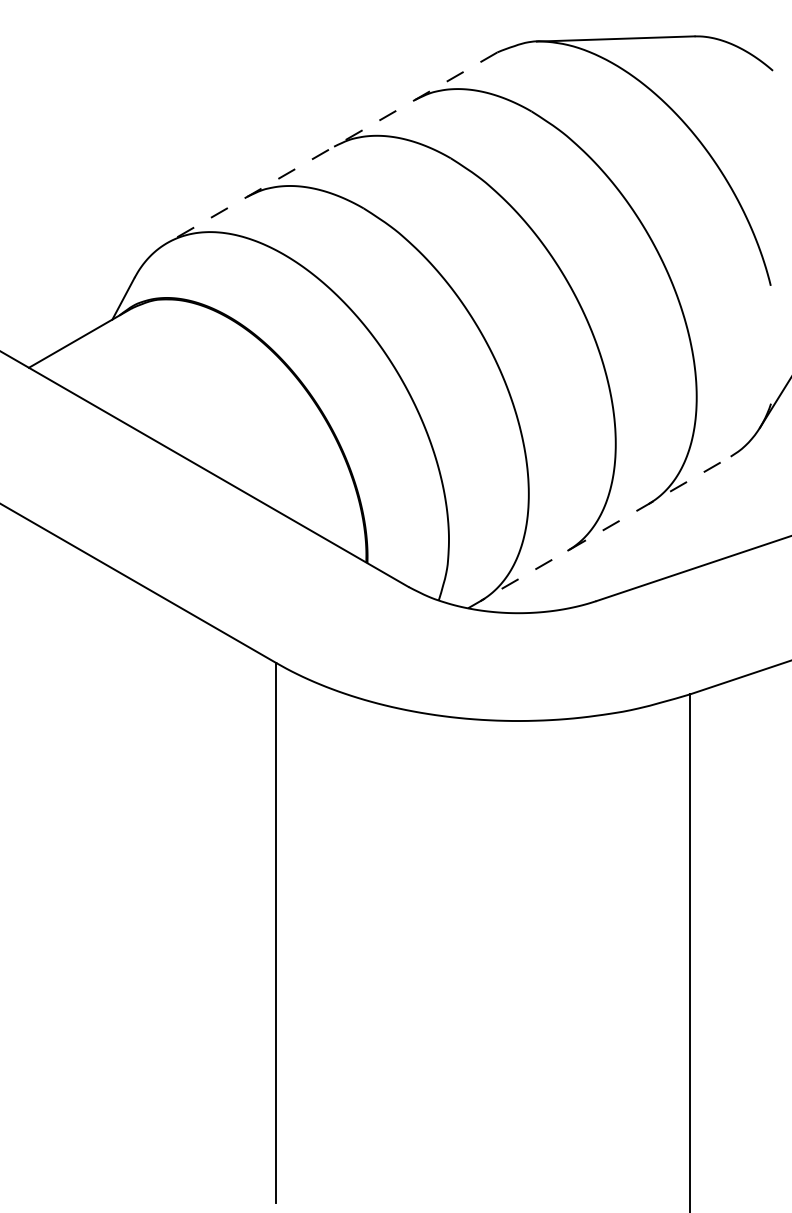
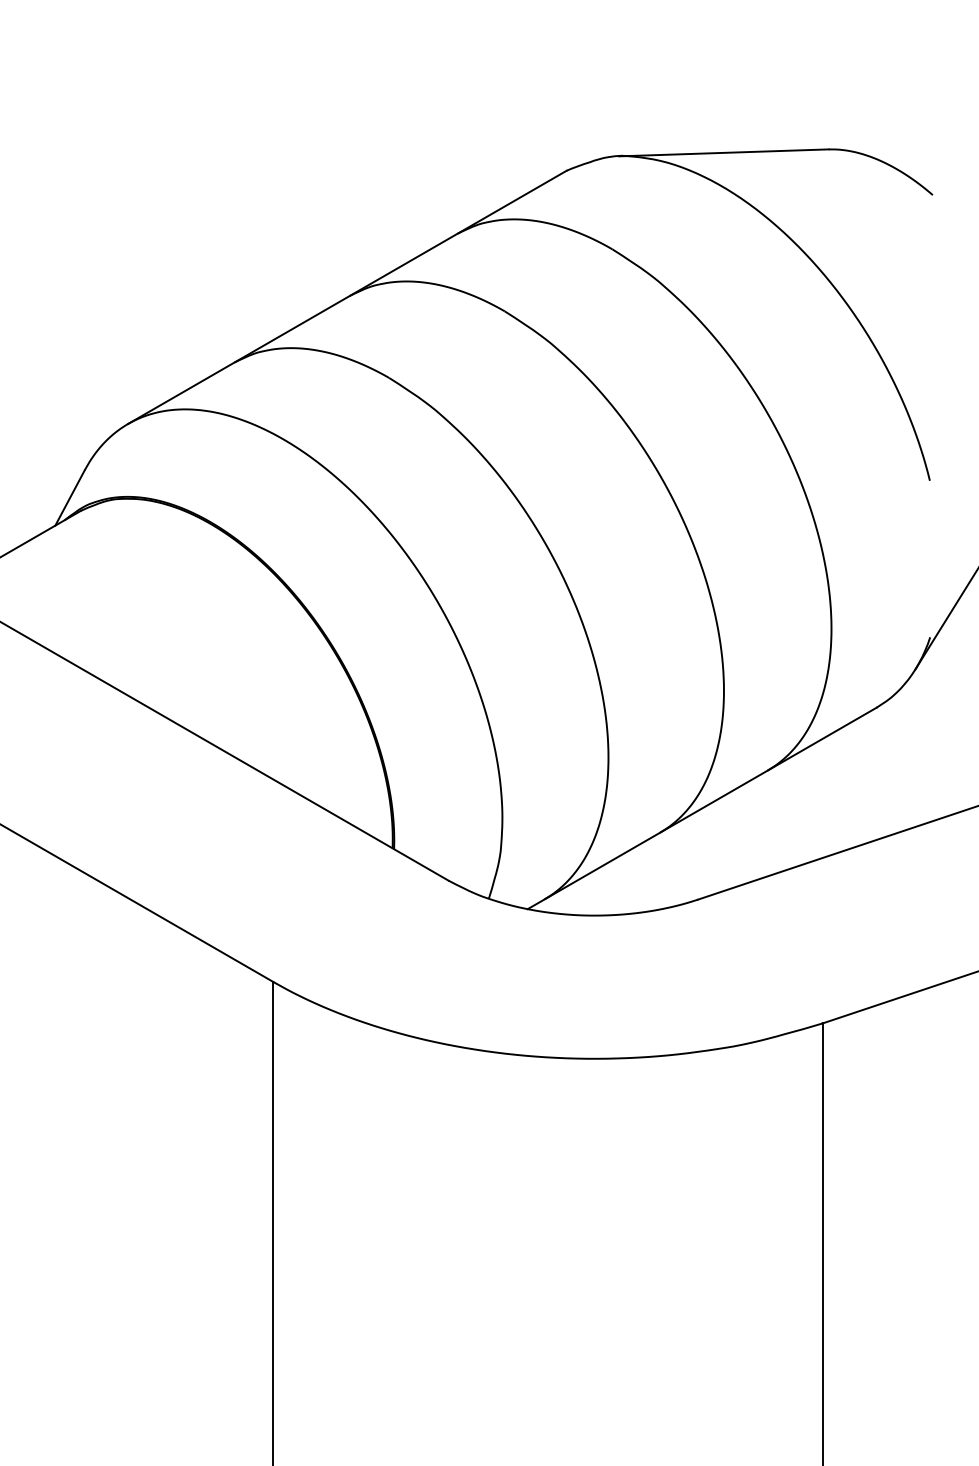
line: (332, 147) -> (347, 297), dashed -> solid
line: (599, 532) -> (702, 808), dashed -> solid

